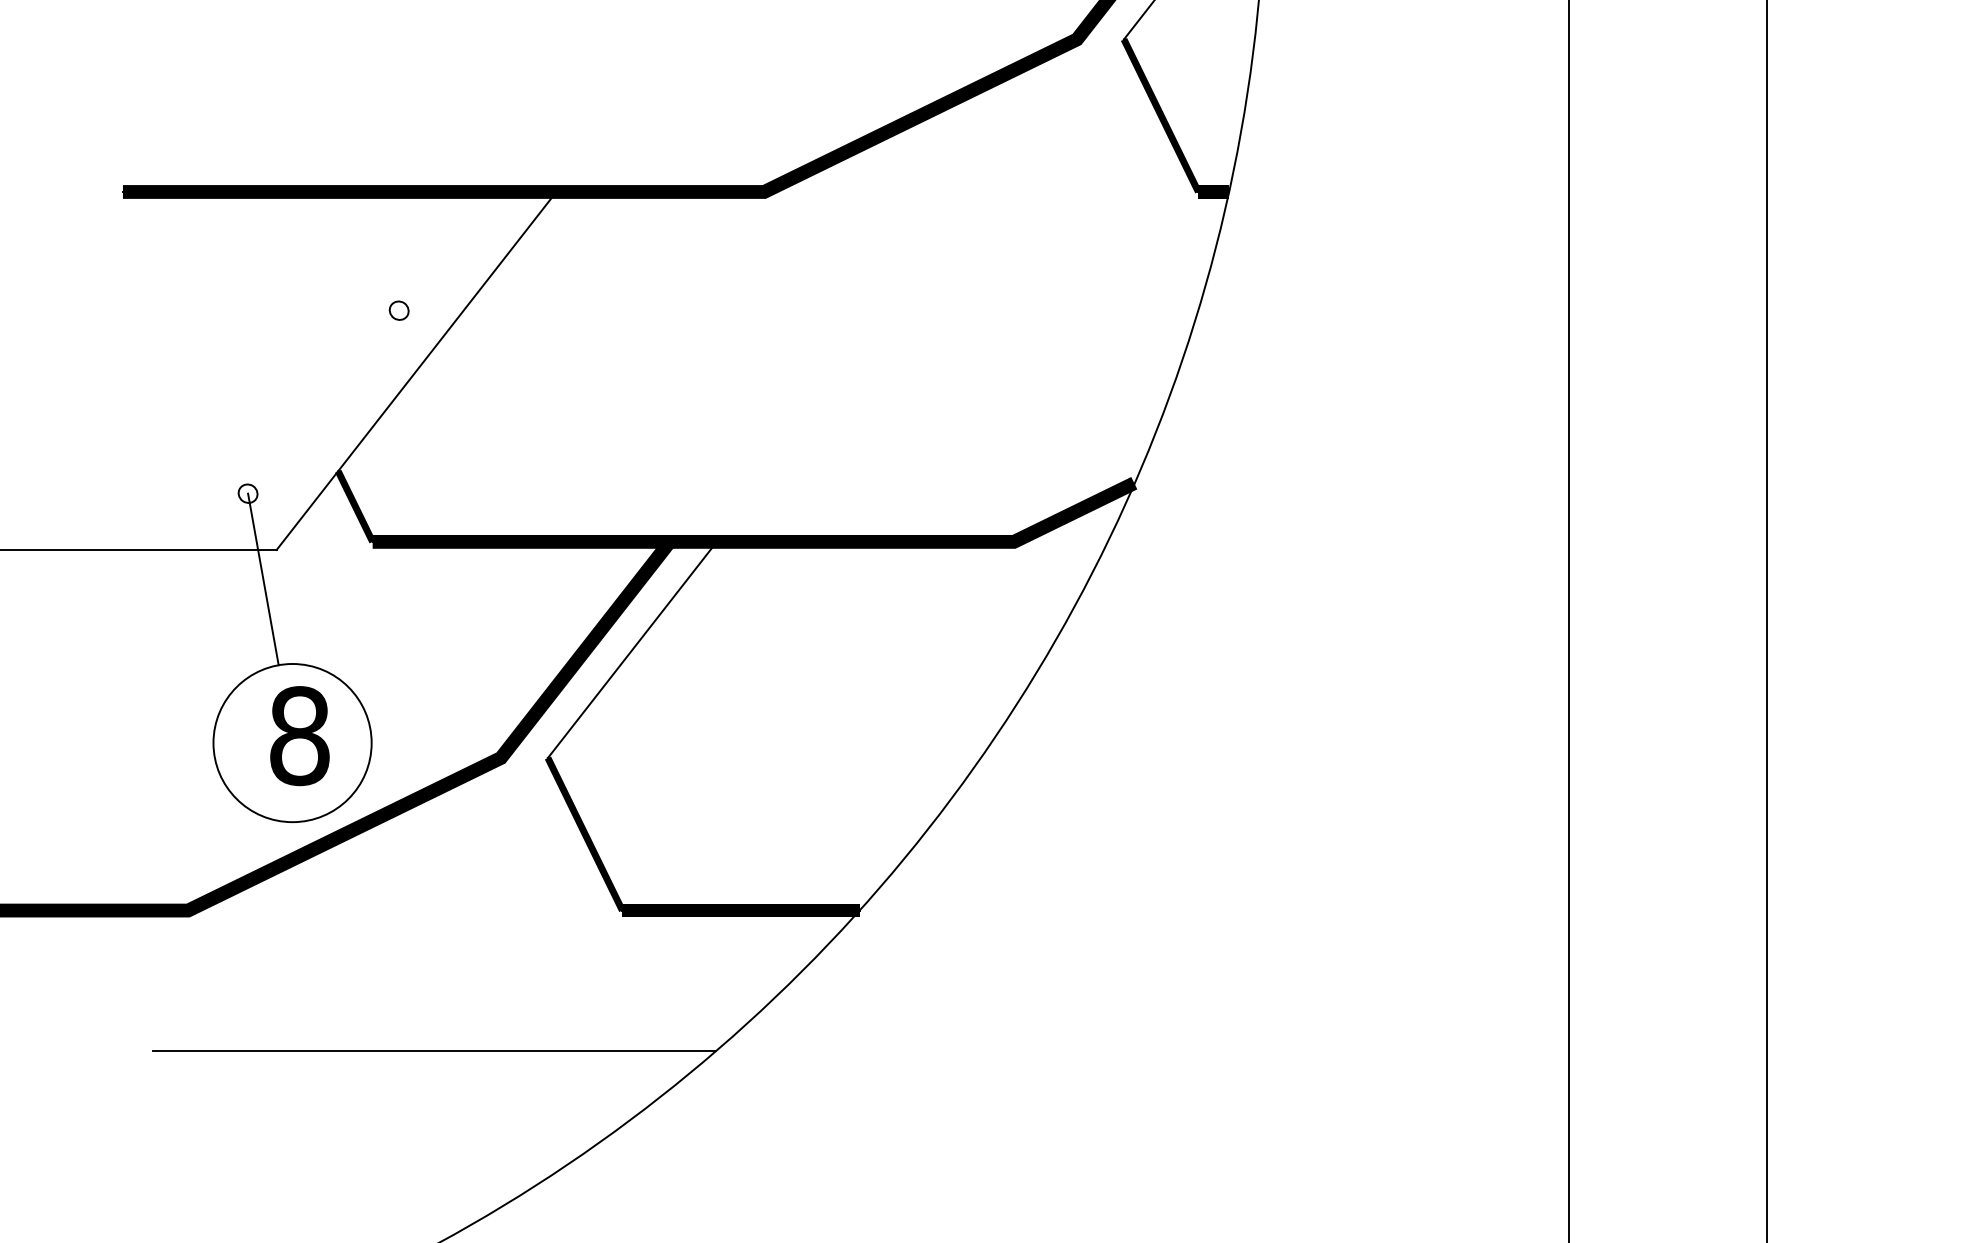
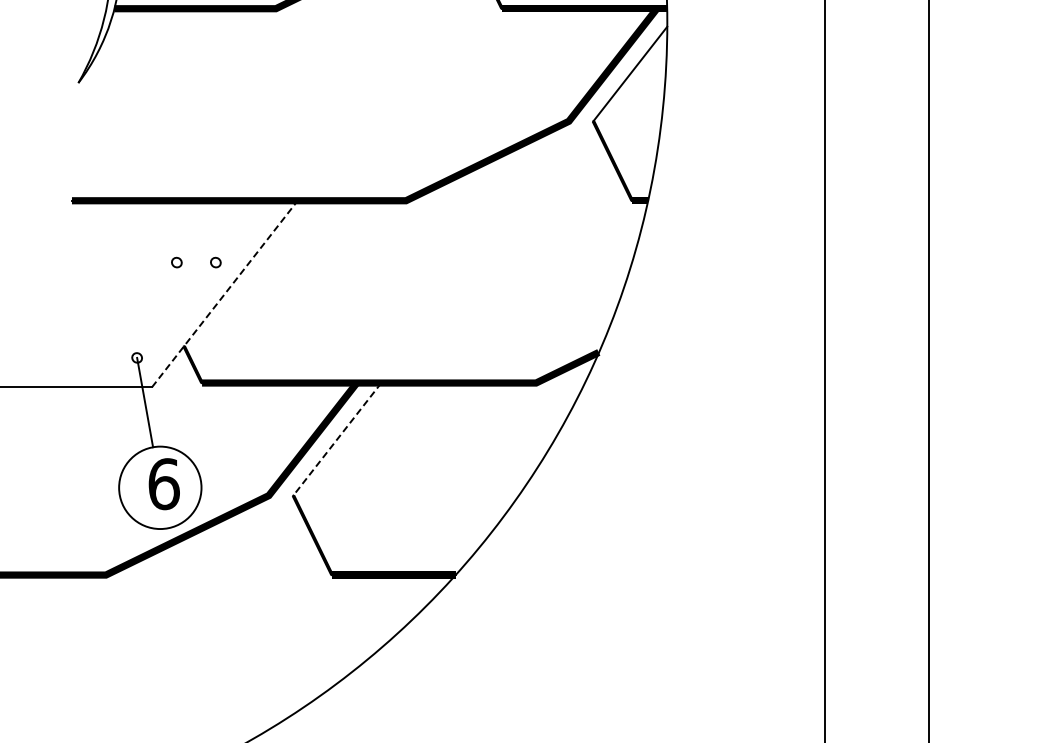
part: (323, 310) -> (176, 262), added
line: (417, 370) -> (225, 293), solid -> dashed
line: (632, 650) -> (337, 439), solid -> dashed
text: (298, 736) -> (163, 484), 8 -> 6
line: (433, 1051) -> (233, 648), removed

